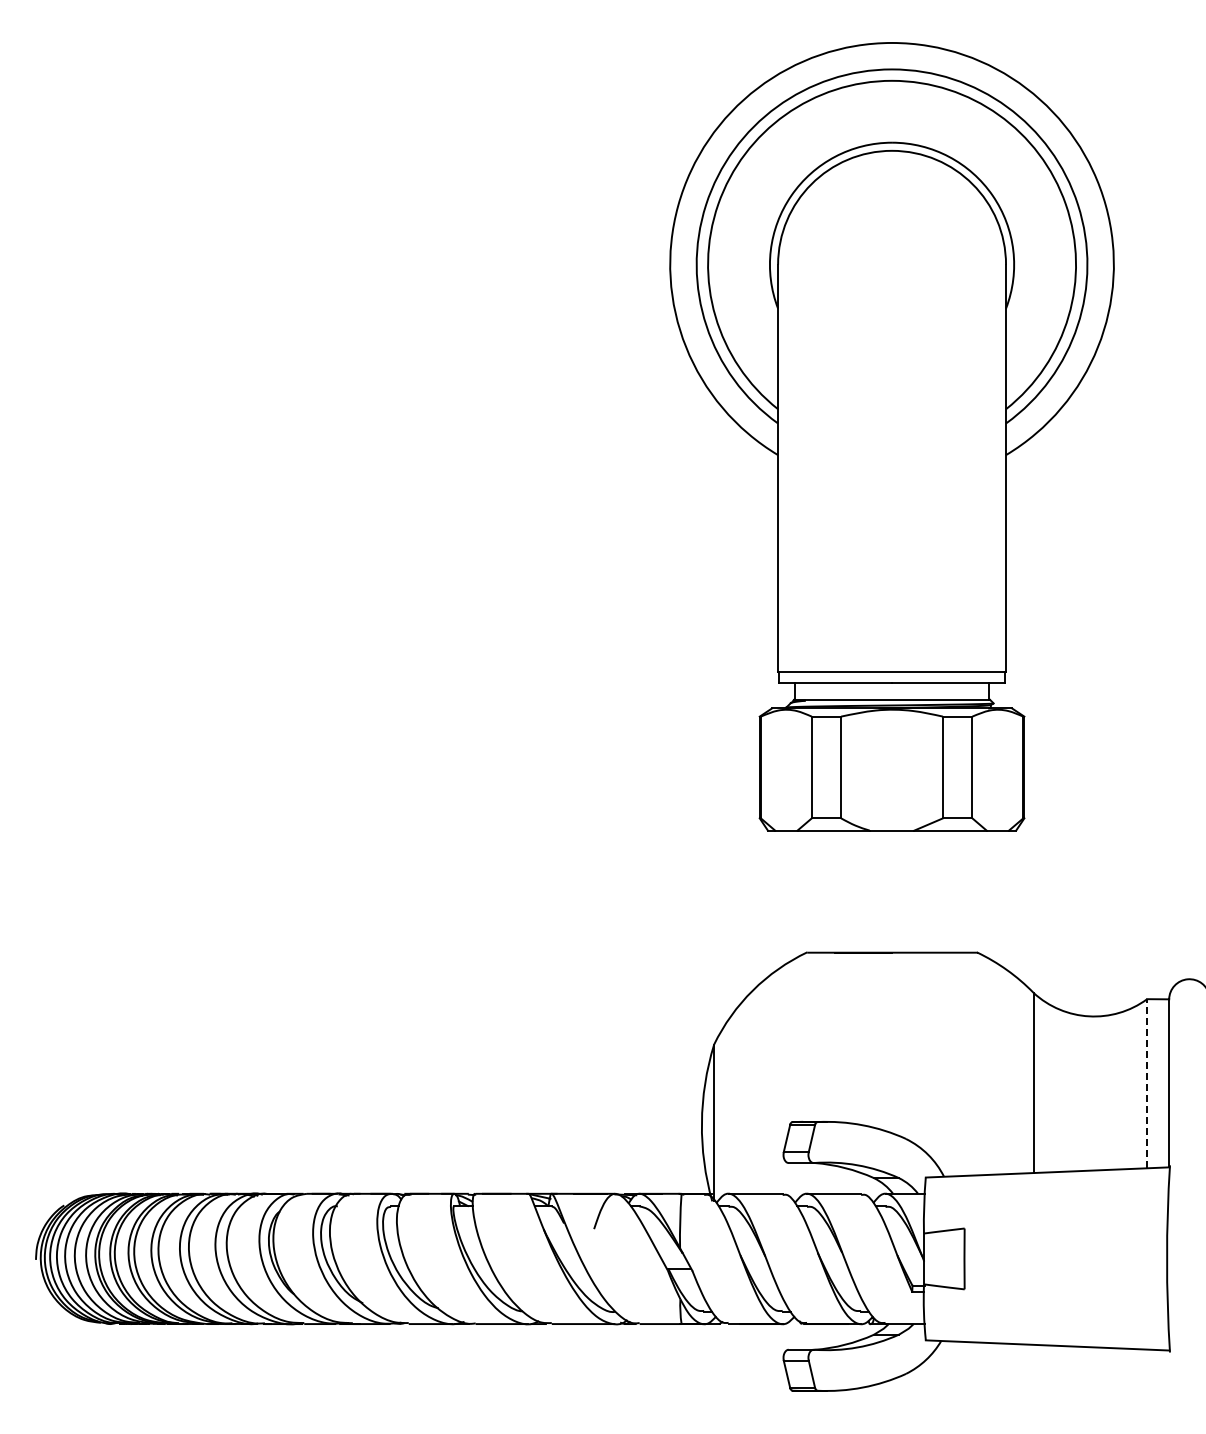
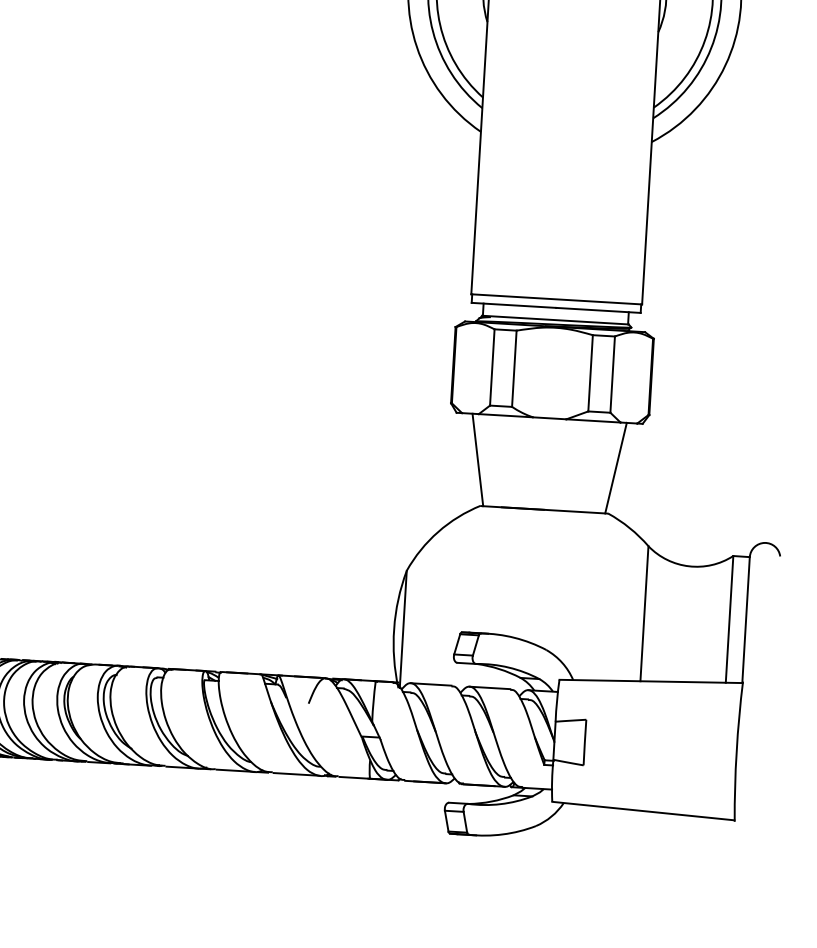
line: (799, 891) -> (477, 459), added
line: (984, 891) -> (616, 468), added
line: (1147, 1083) -> (729, 619), dashed -> solid

